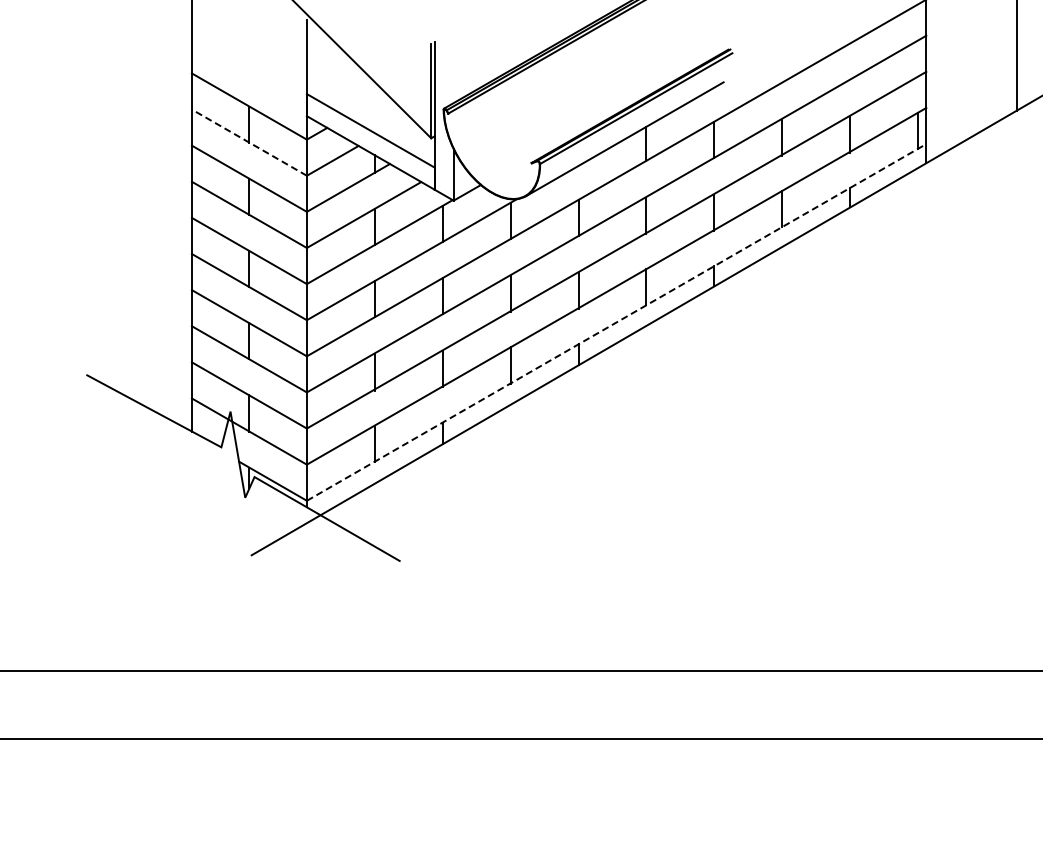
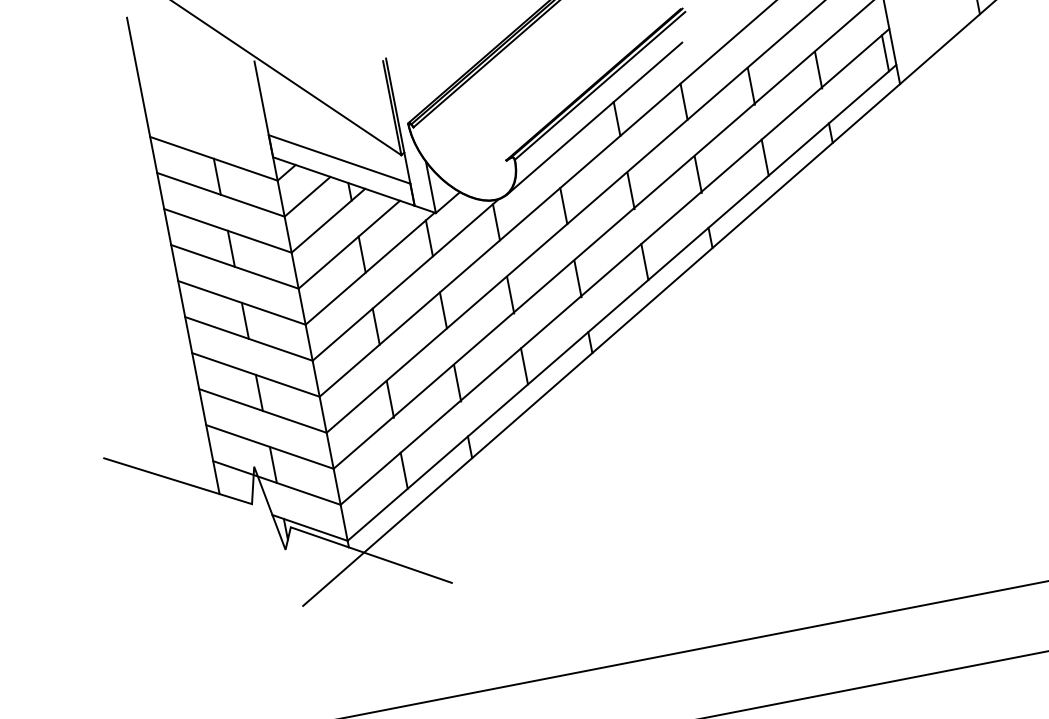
line: (249, 142) -> (220, 194), dashed -> solid
line: (617, 322) -> (622, 302), dashed -> solid

